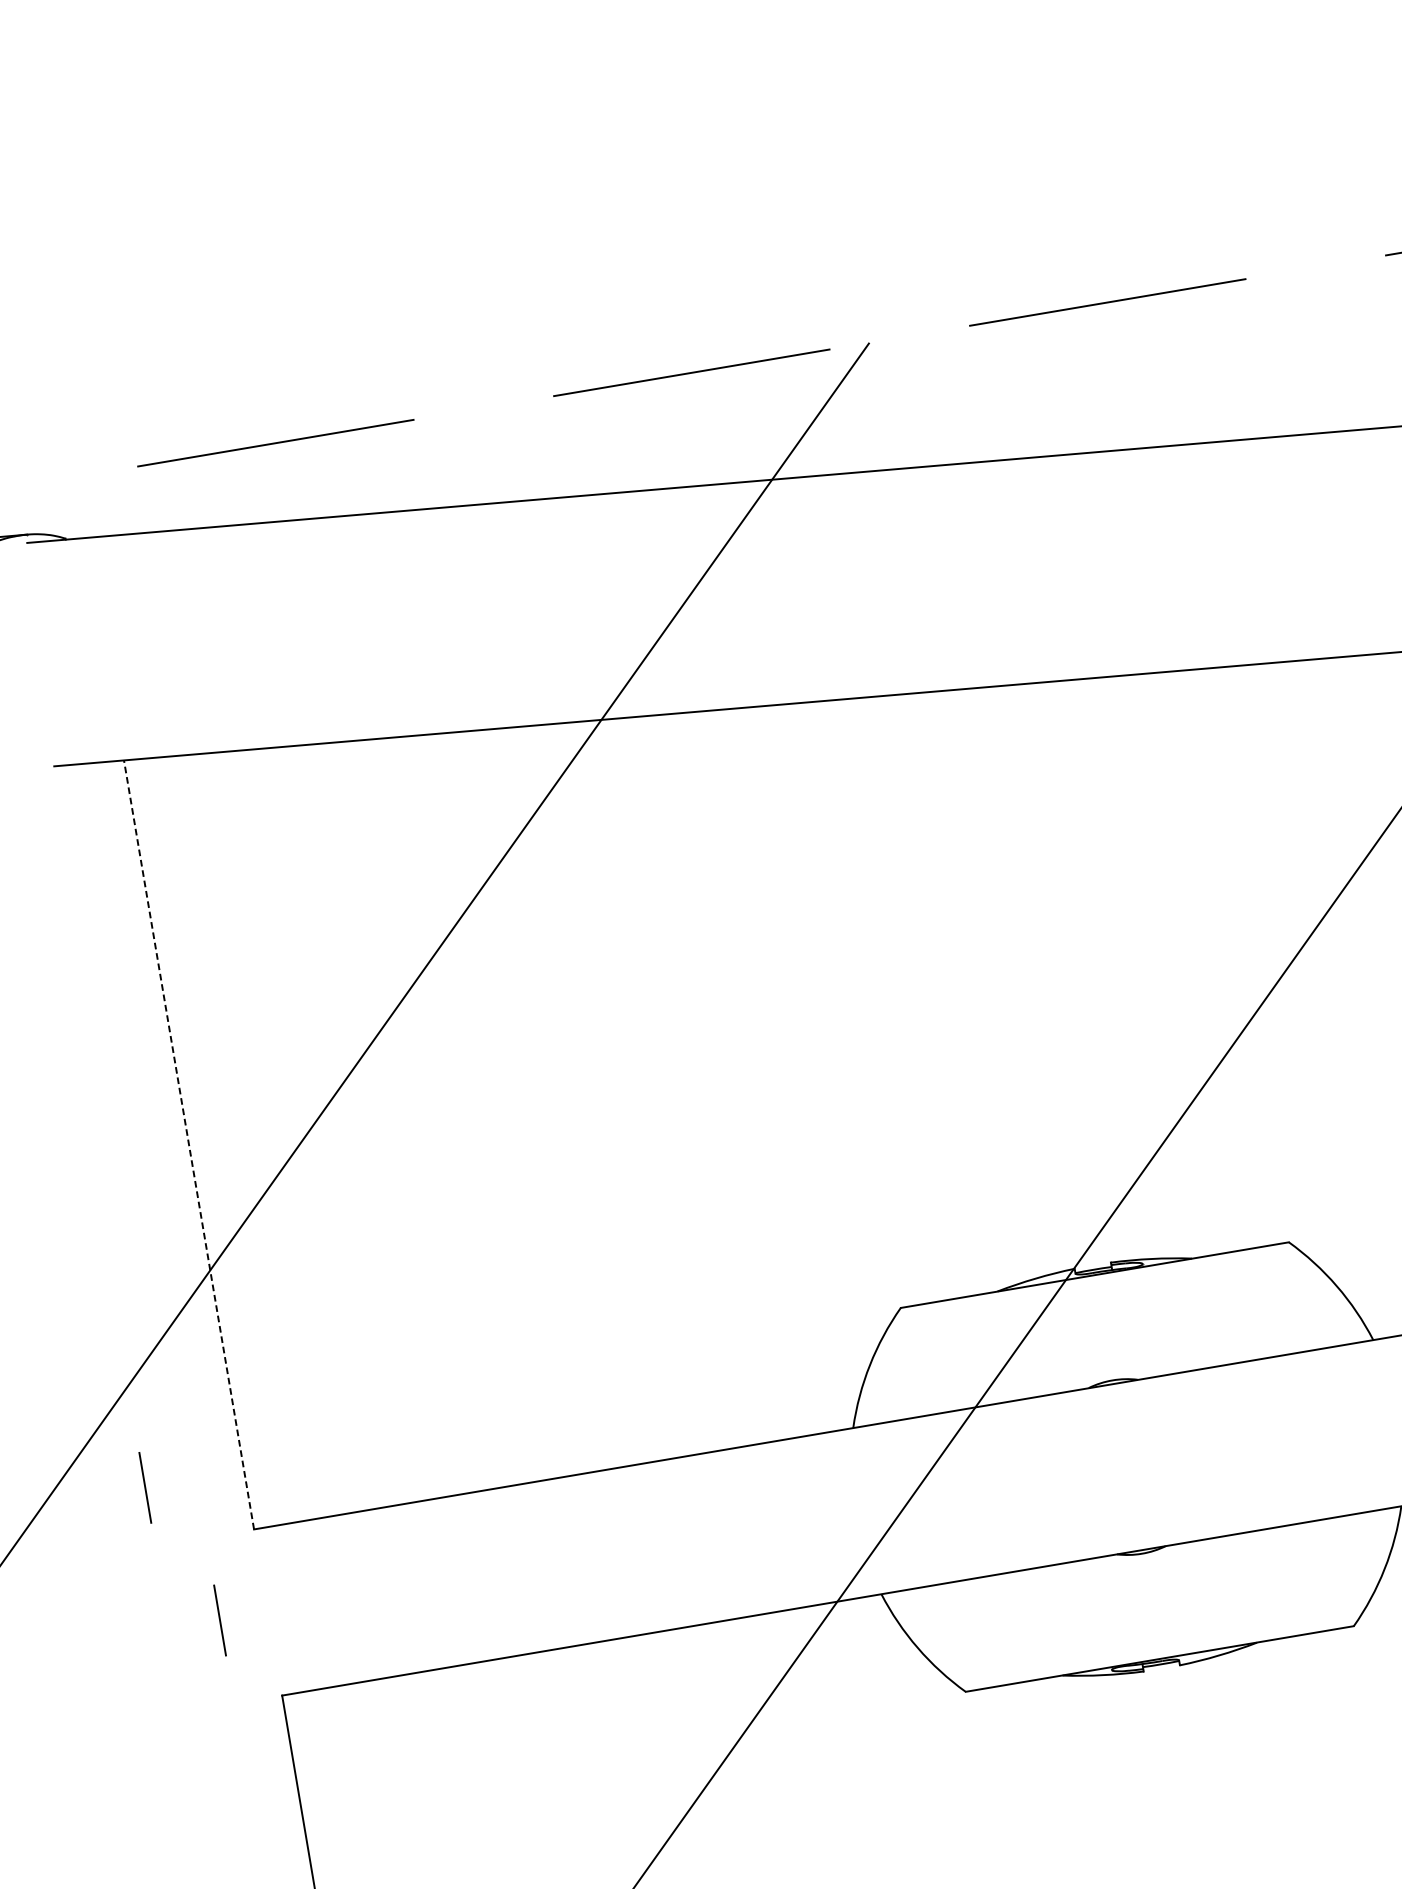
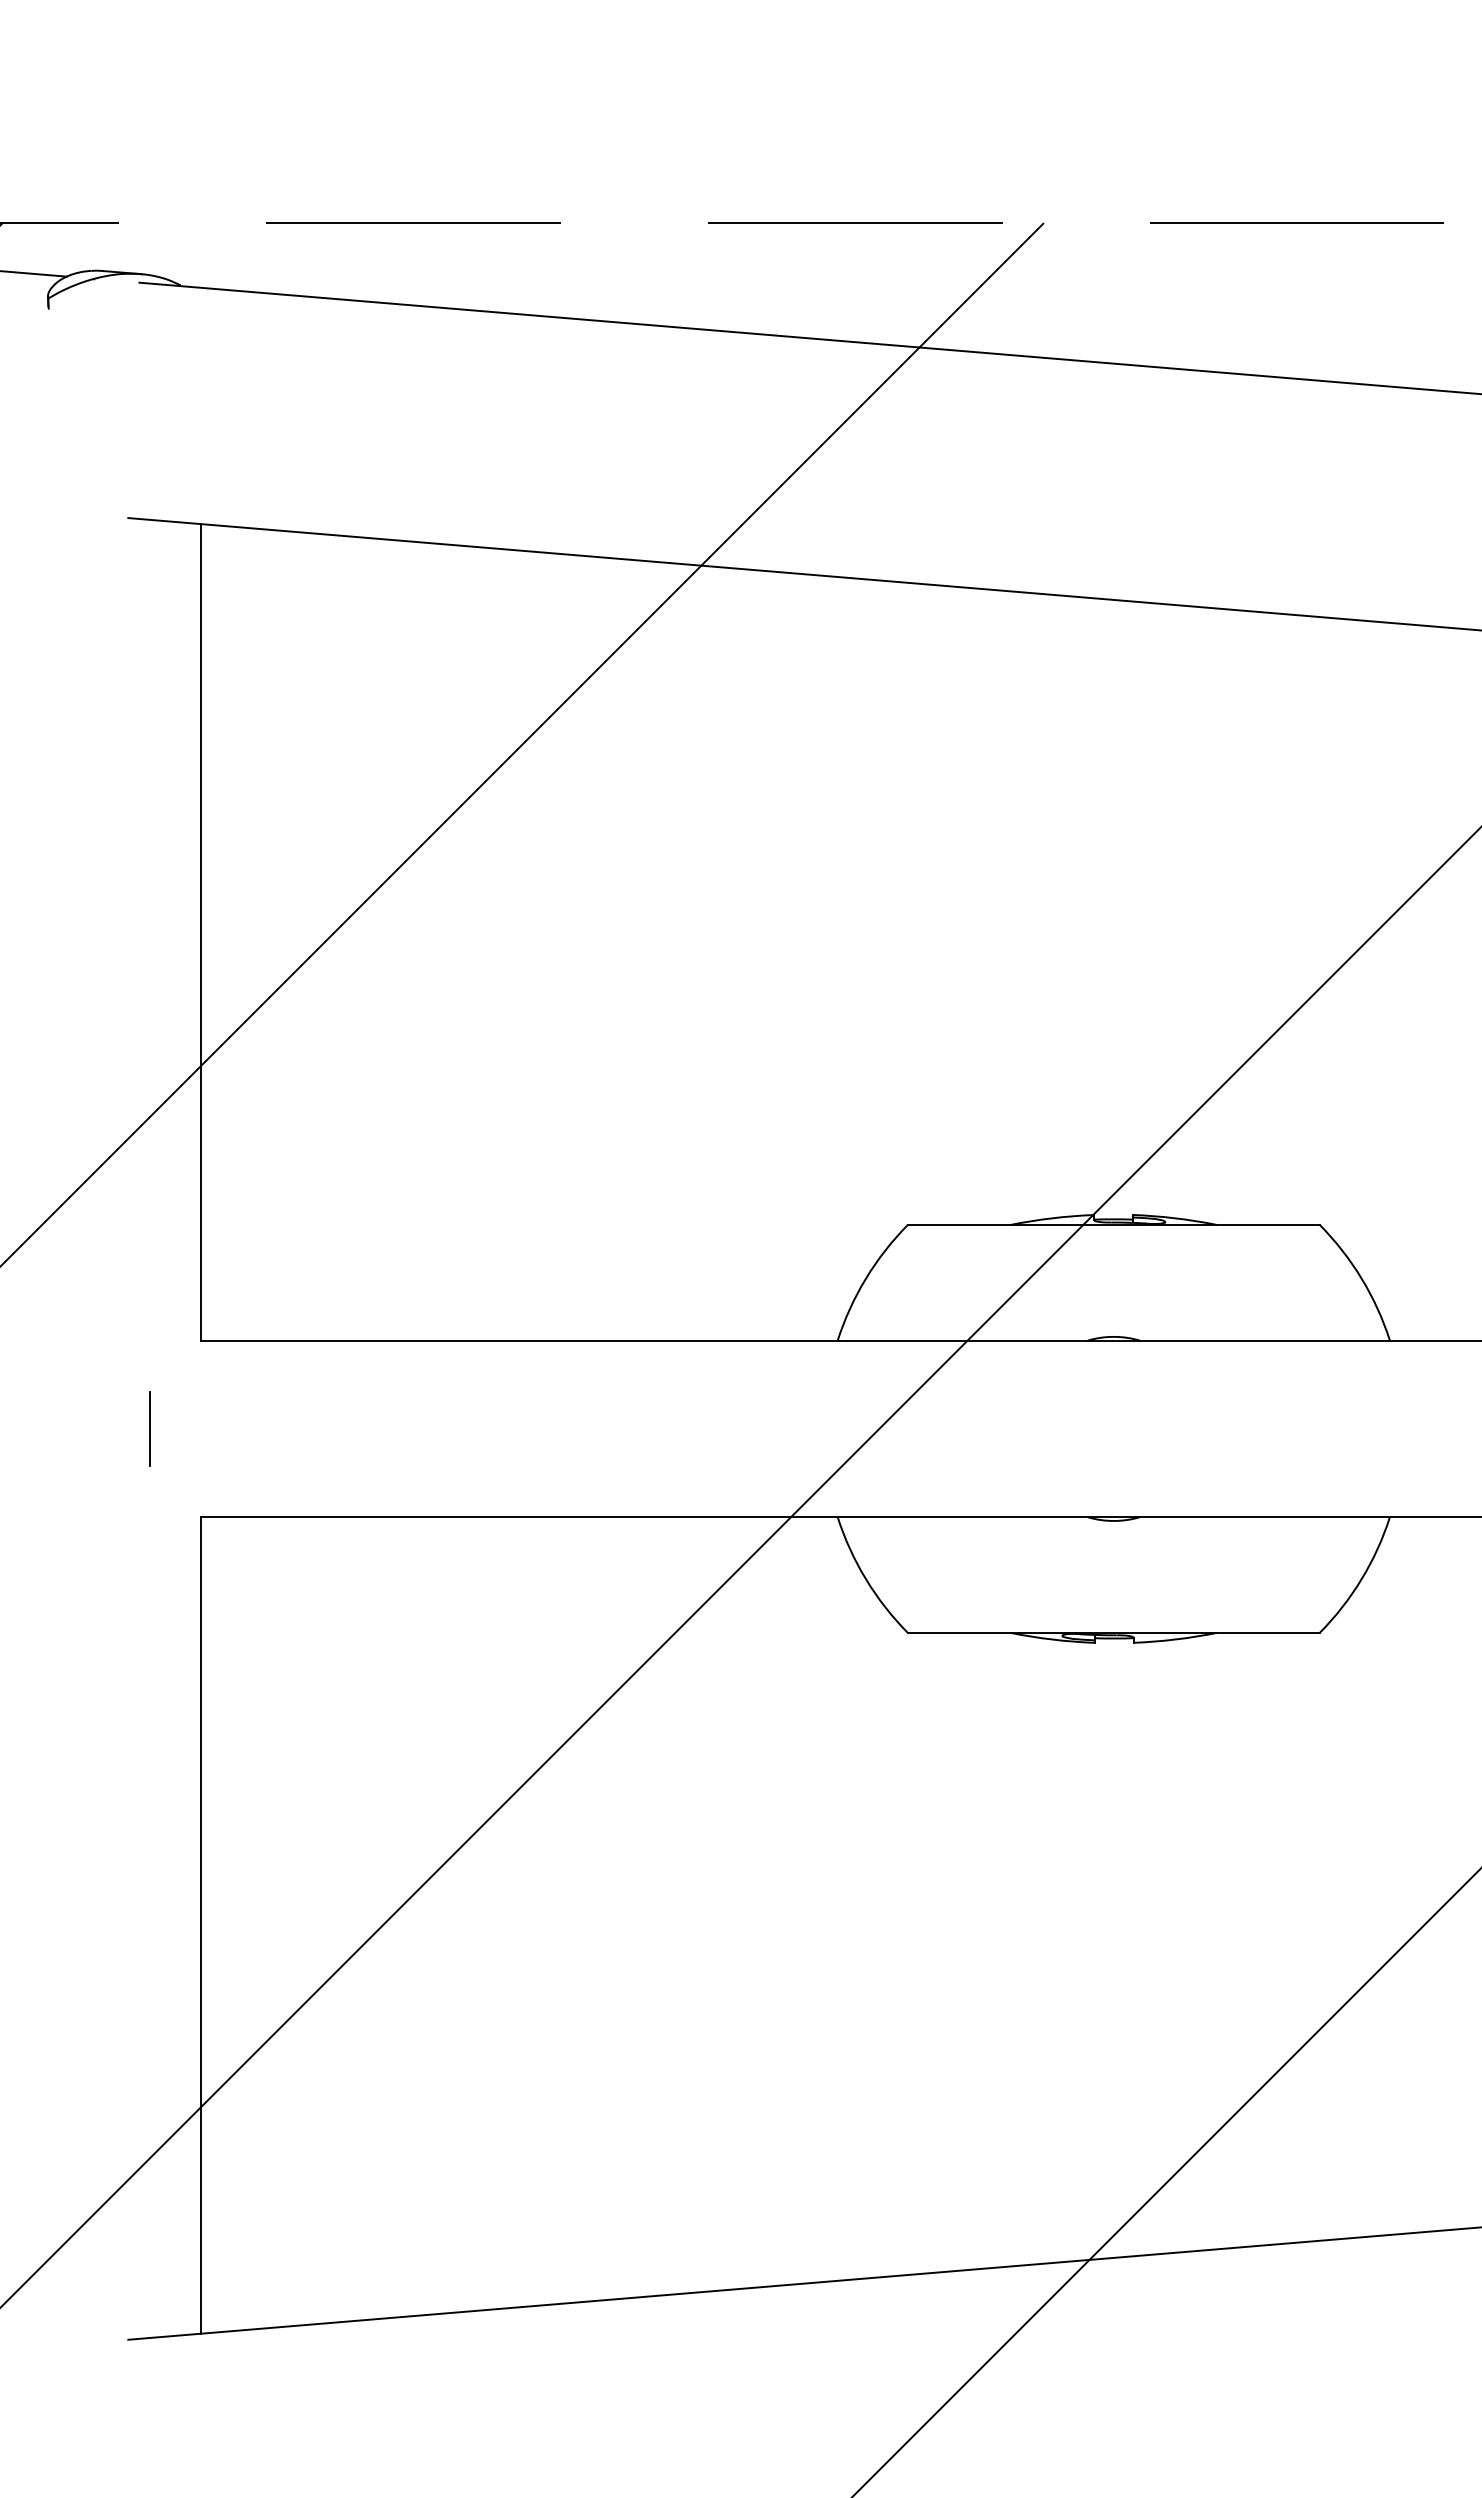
line: (189, 1143) -> (201, 931), dashed -> solid
line: (144, 1487) -> (95, 1278), removed

